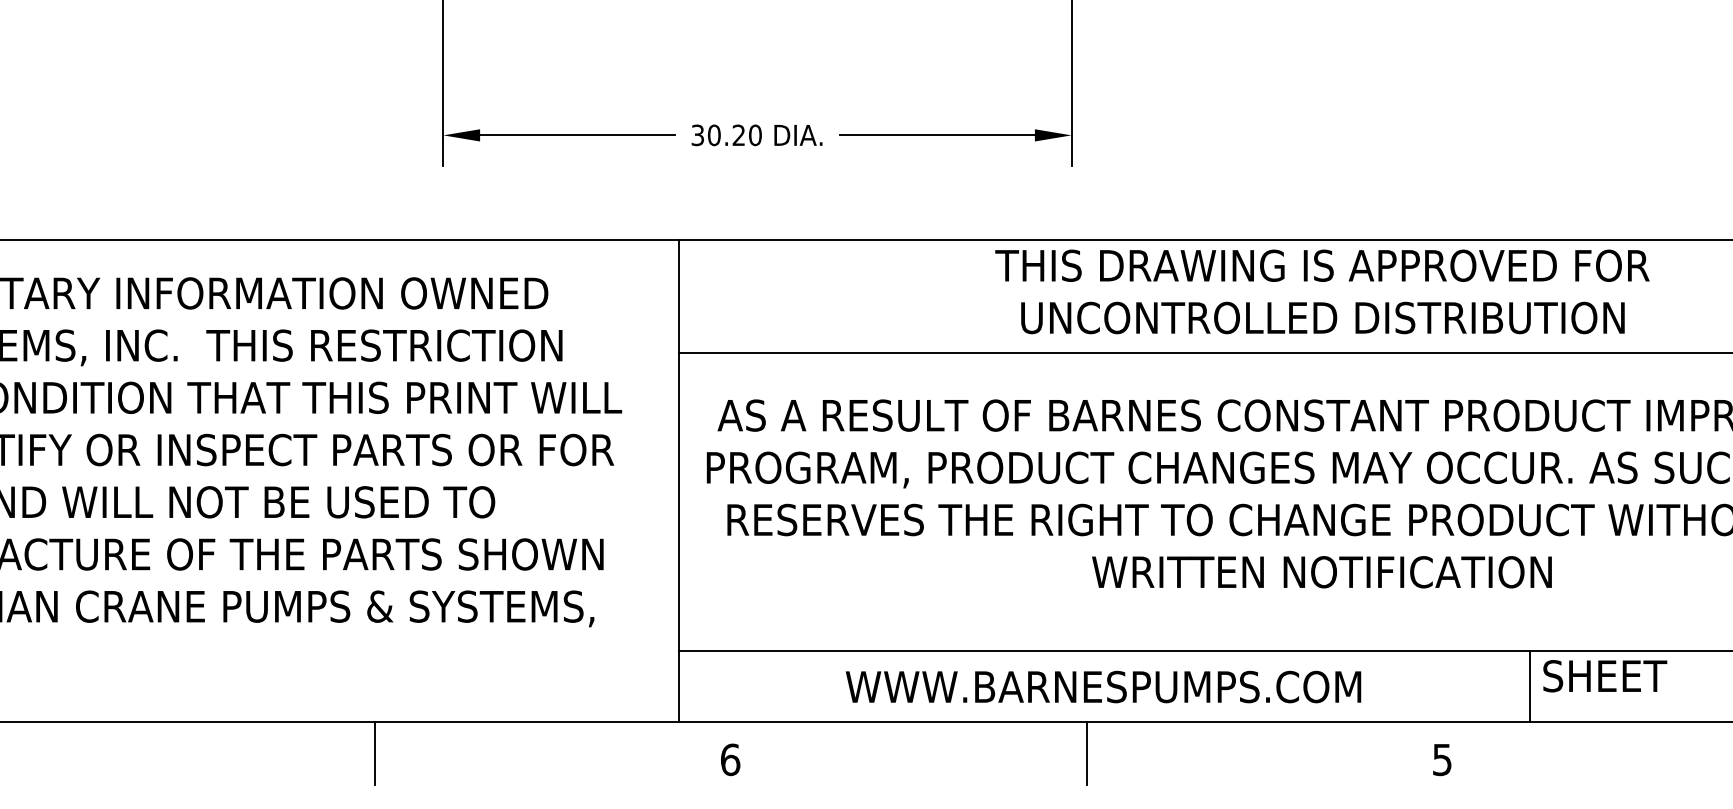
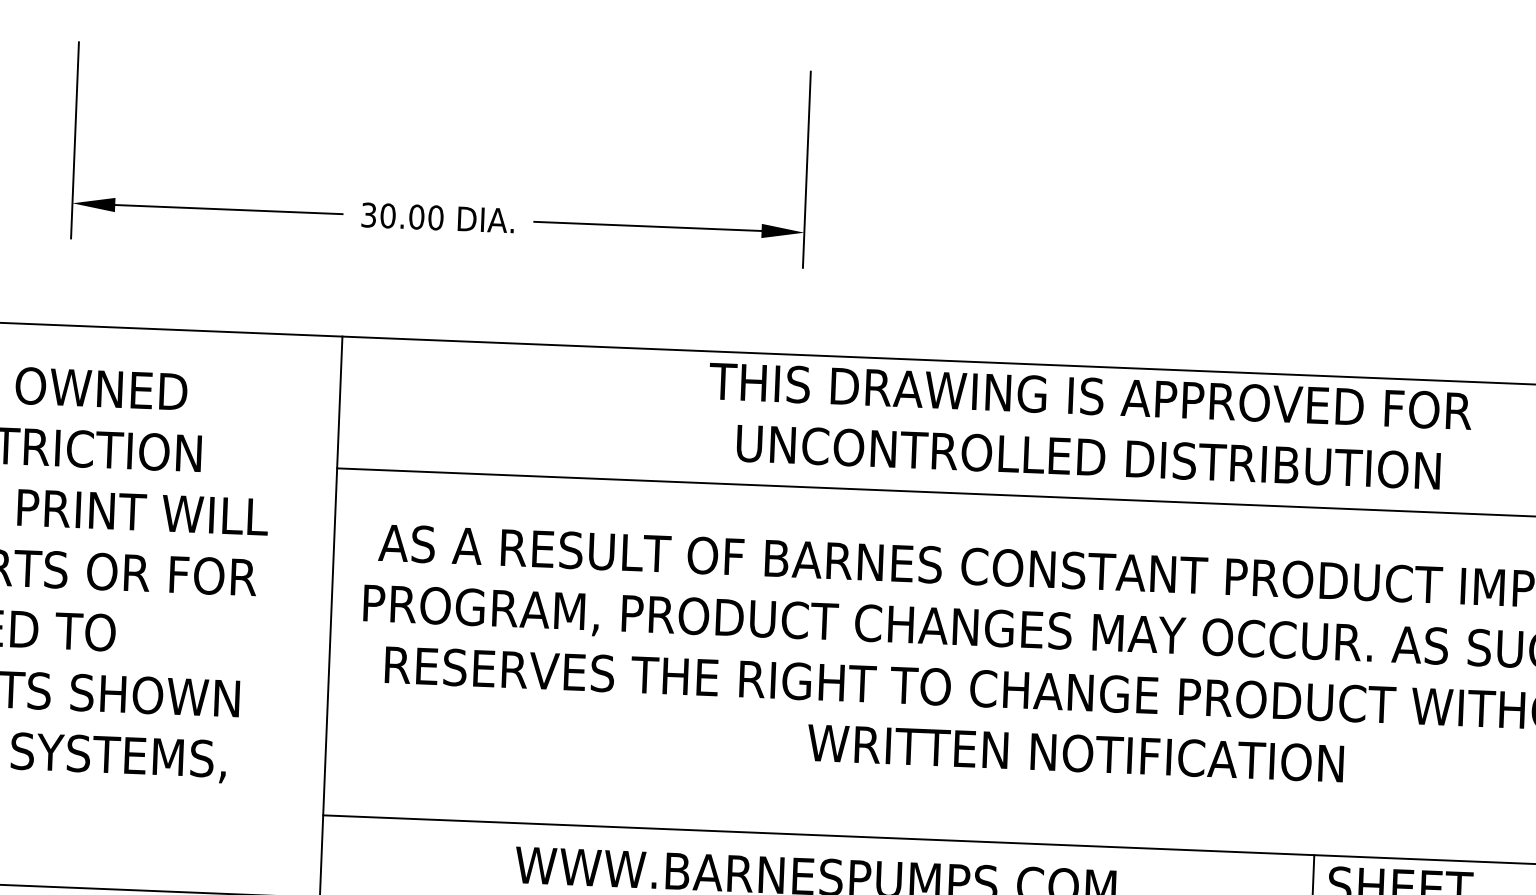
text: (738, 135) -> (416, 217), 30.20 -> 30.00

